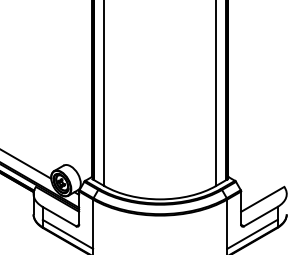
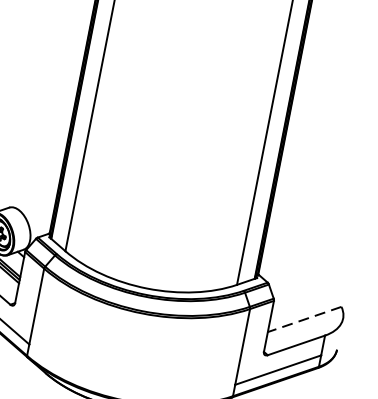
line: (262, 199) -> (304, 319), solid -> dashed

